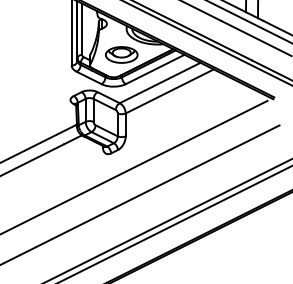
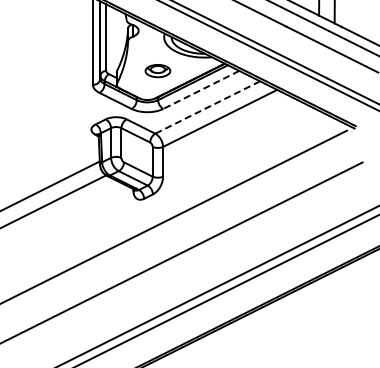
part: (121, 54) -> (157, 70), size x0.6
line: (155, 69) -> (201, 89), solid -> dashed
line: (159, 83) -> (207, 107), solid -> dashed

